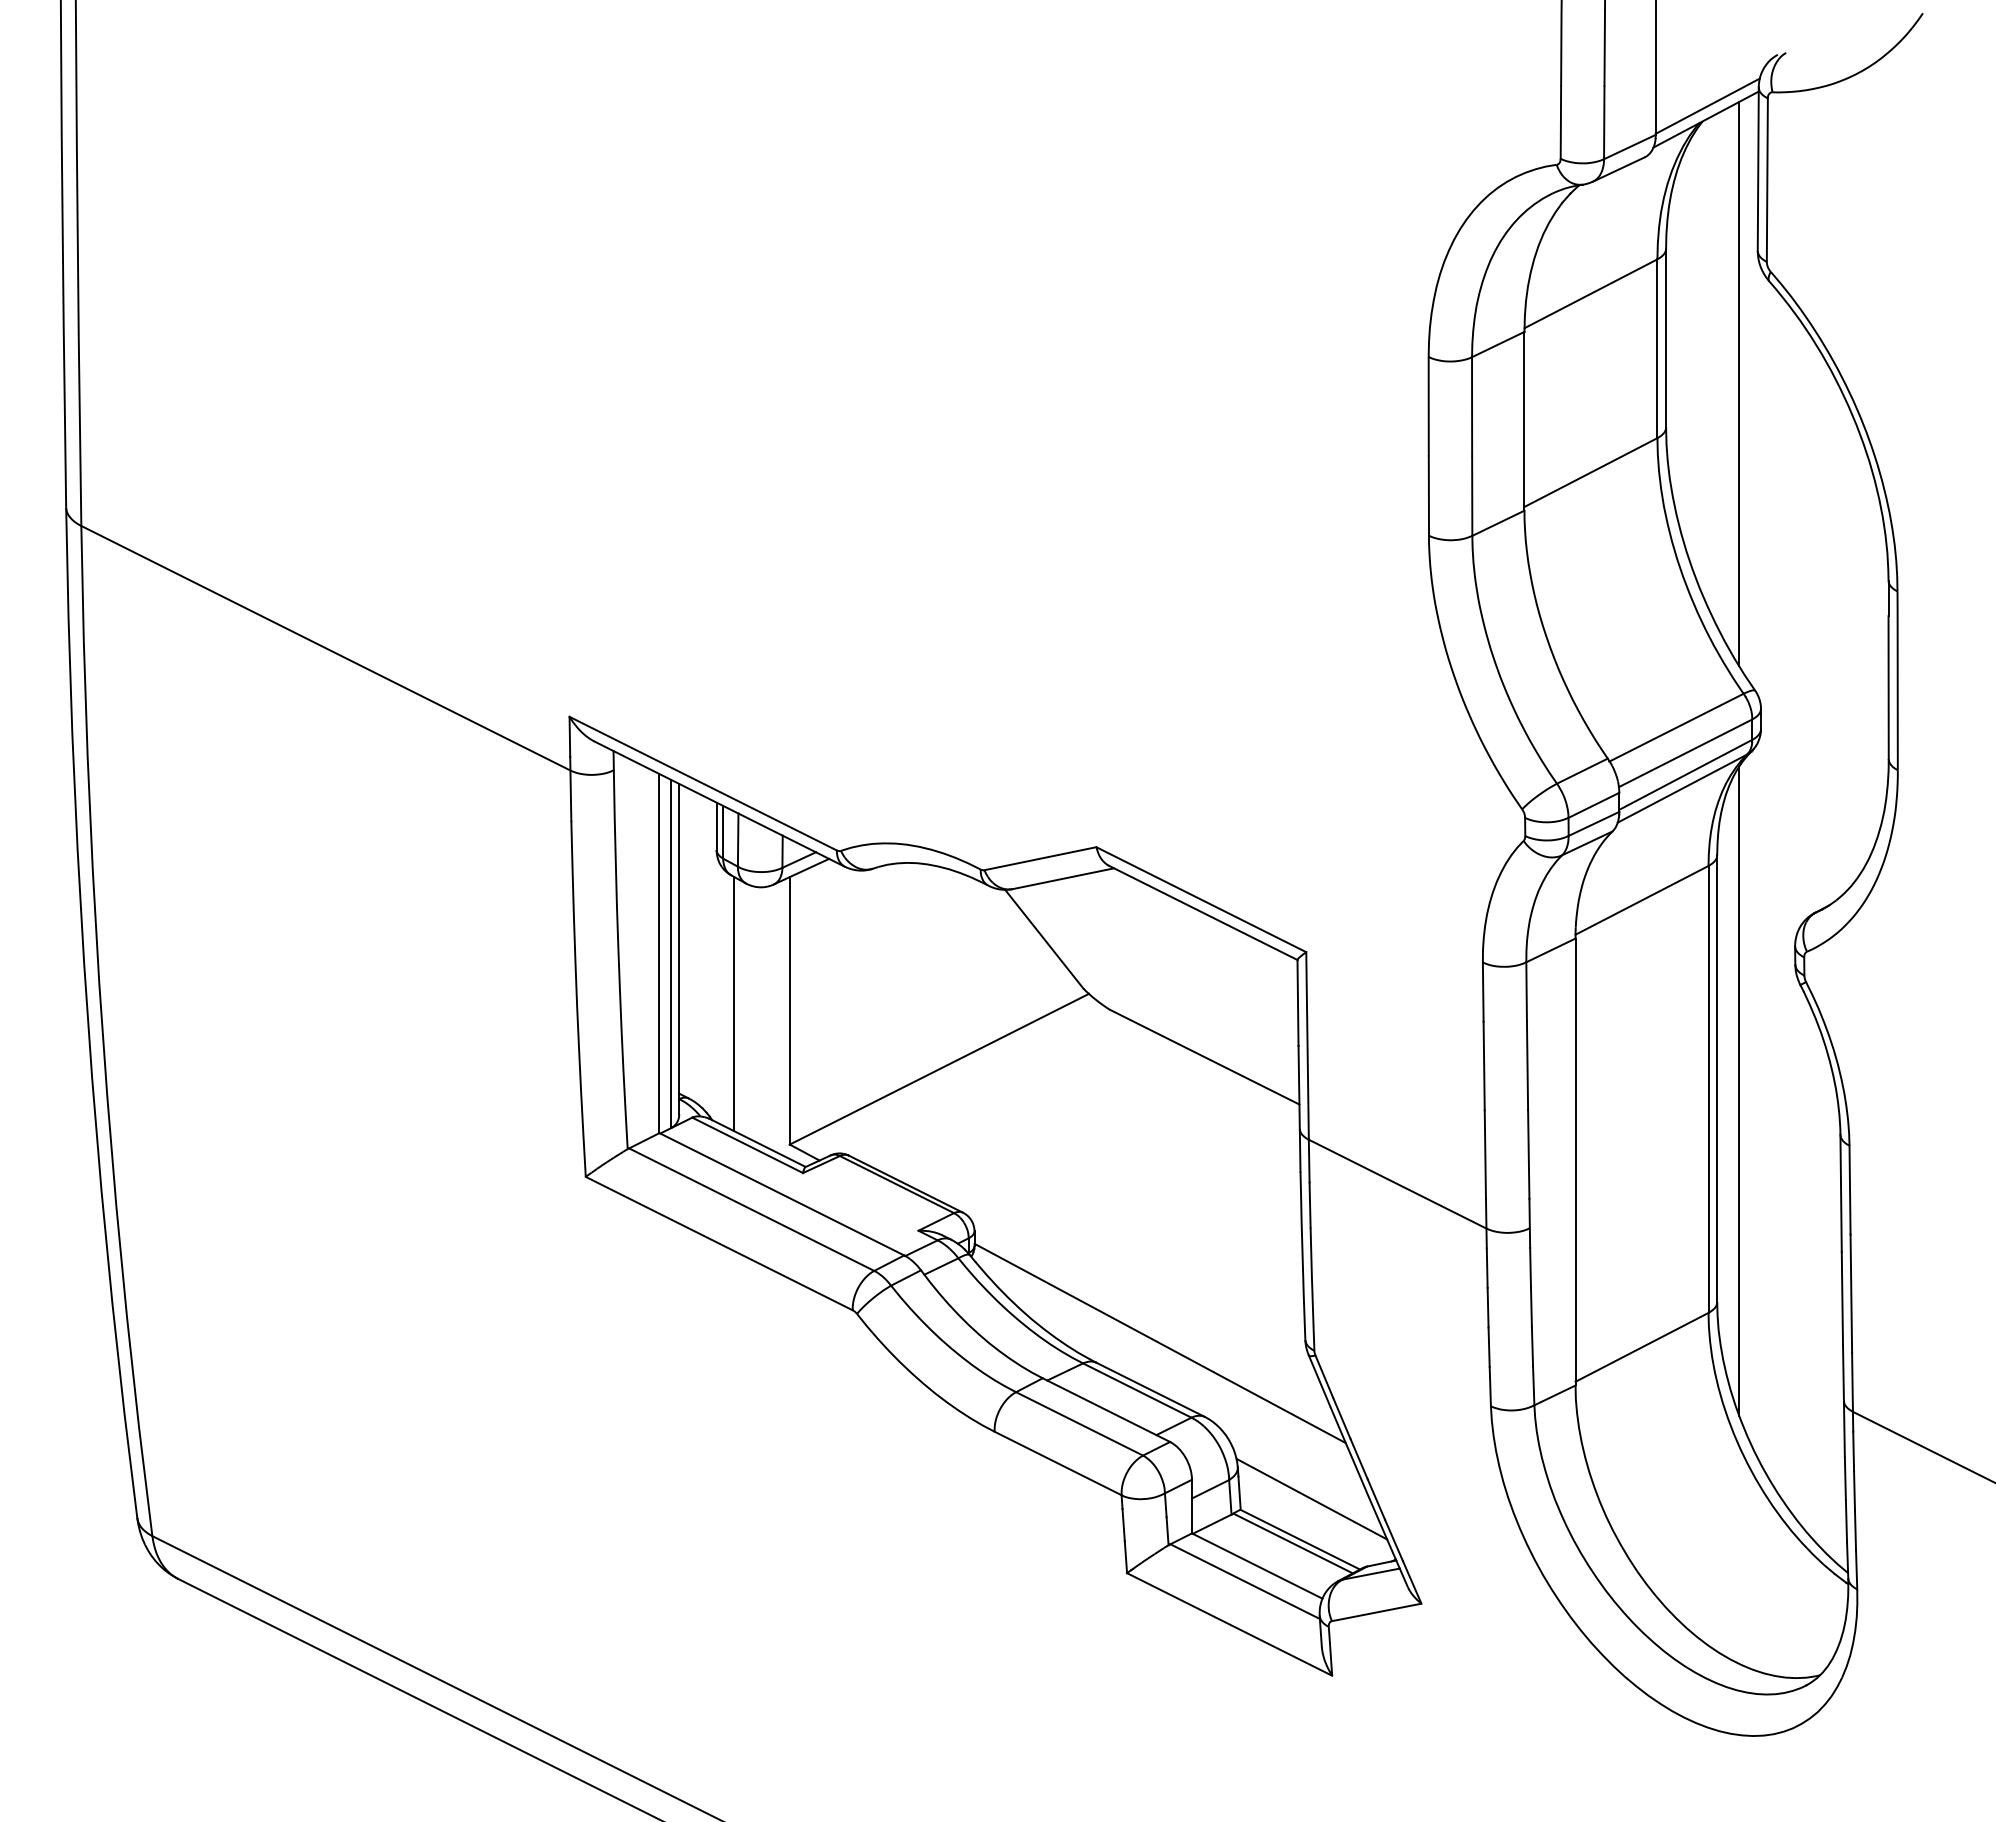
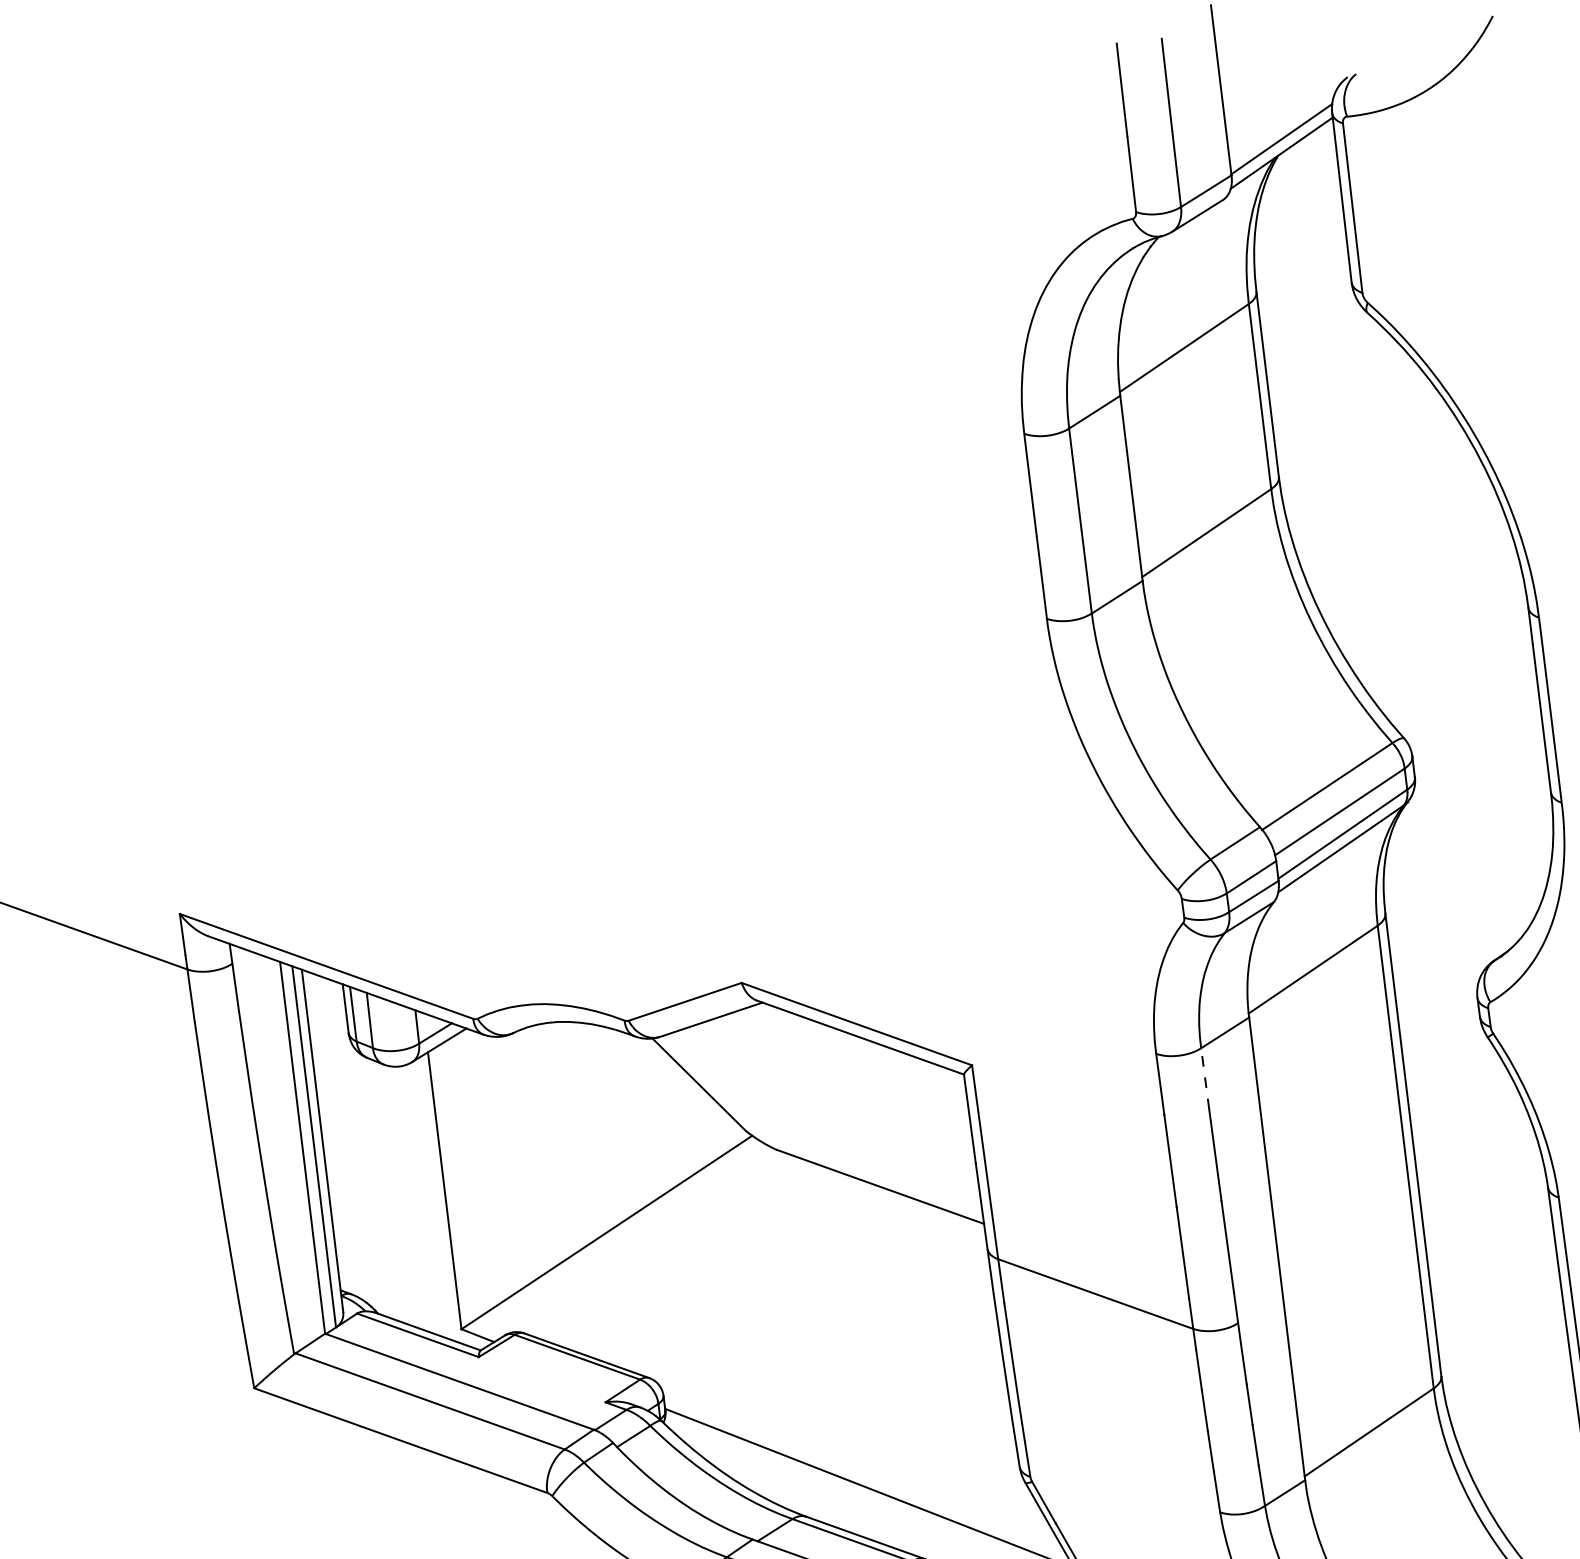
line: (1739, 383) -> (1349, 422), removed
line: (1526, 991) -> (1205, 1078), solid -> dashed
line: (733, 1003) -> (385, 1190), removed
line: (1739, 1090) -> (1437, 1154), removed

